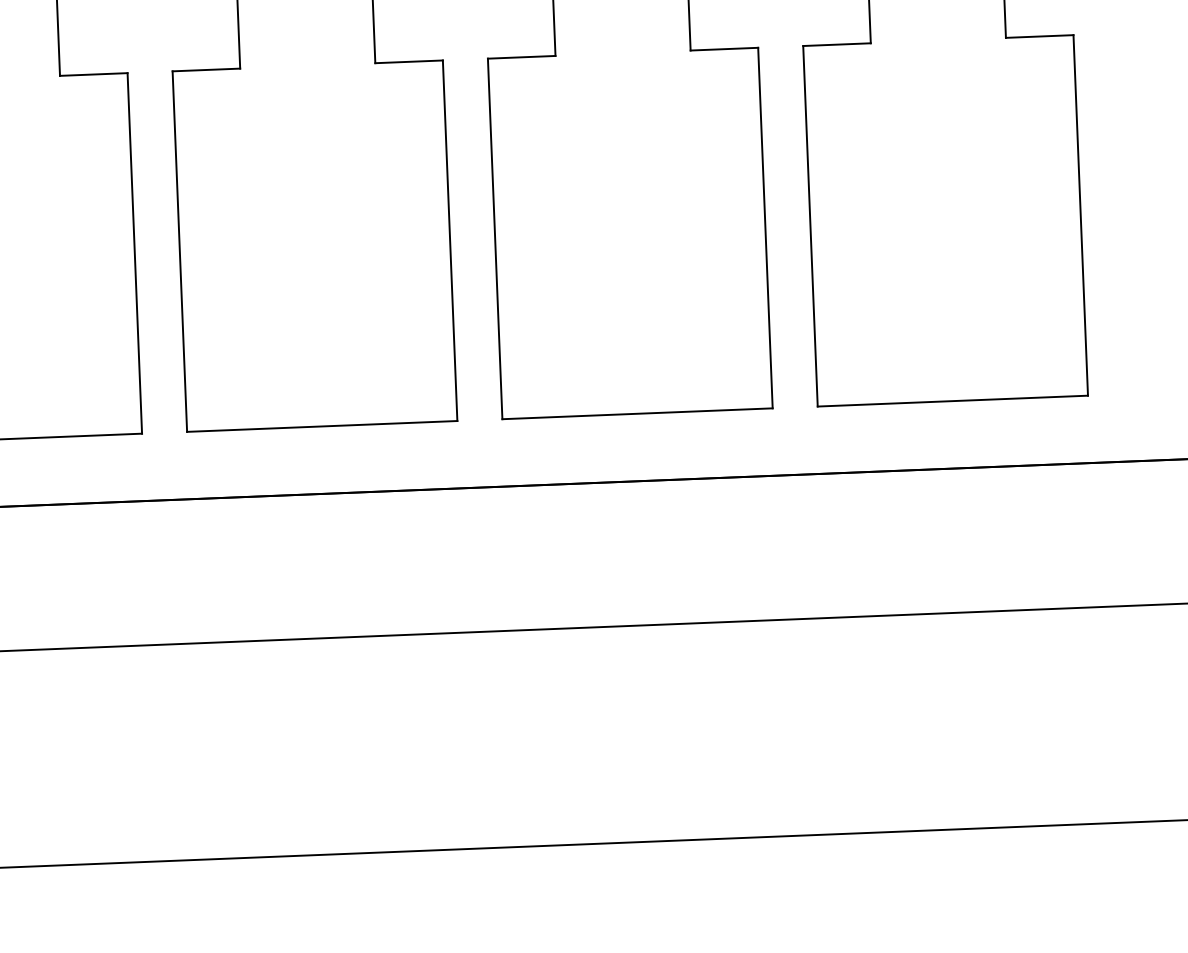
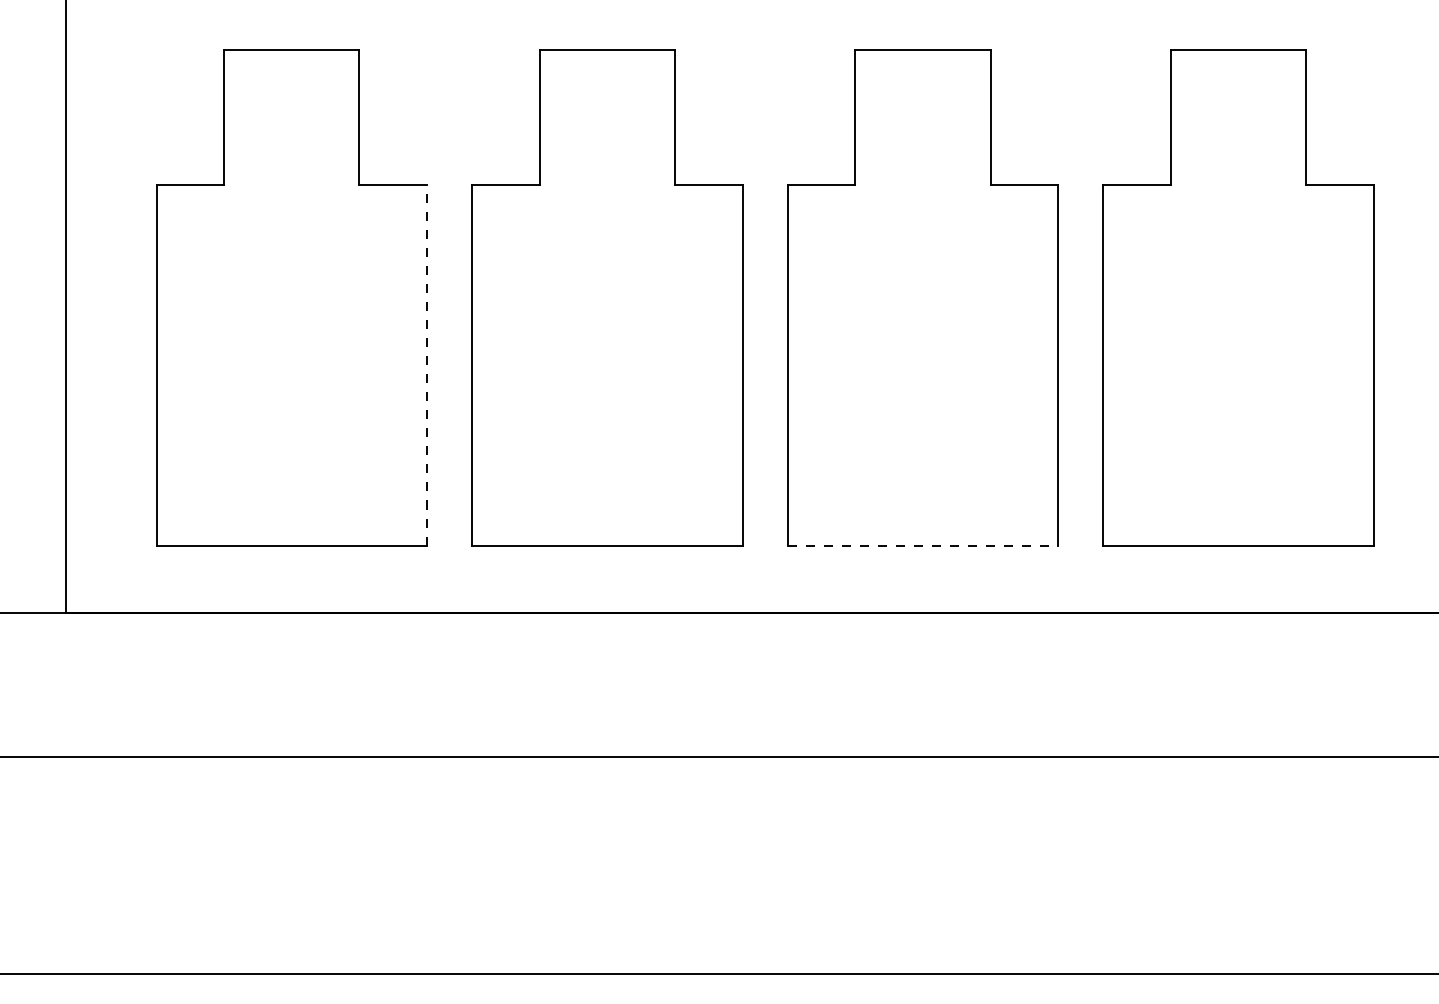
line: (135, 252) -> (427, 364), solid -> dashed
line: (638, 413) -> (923, 545), solid -> dashed

